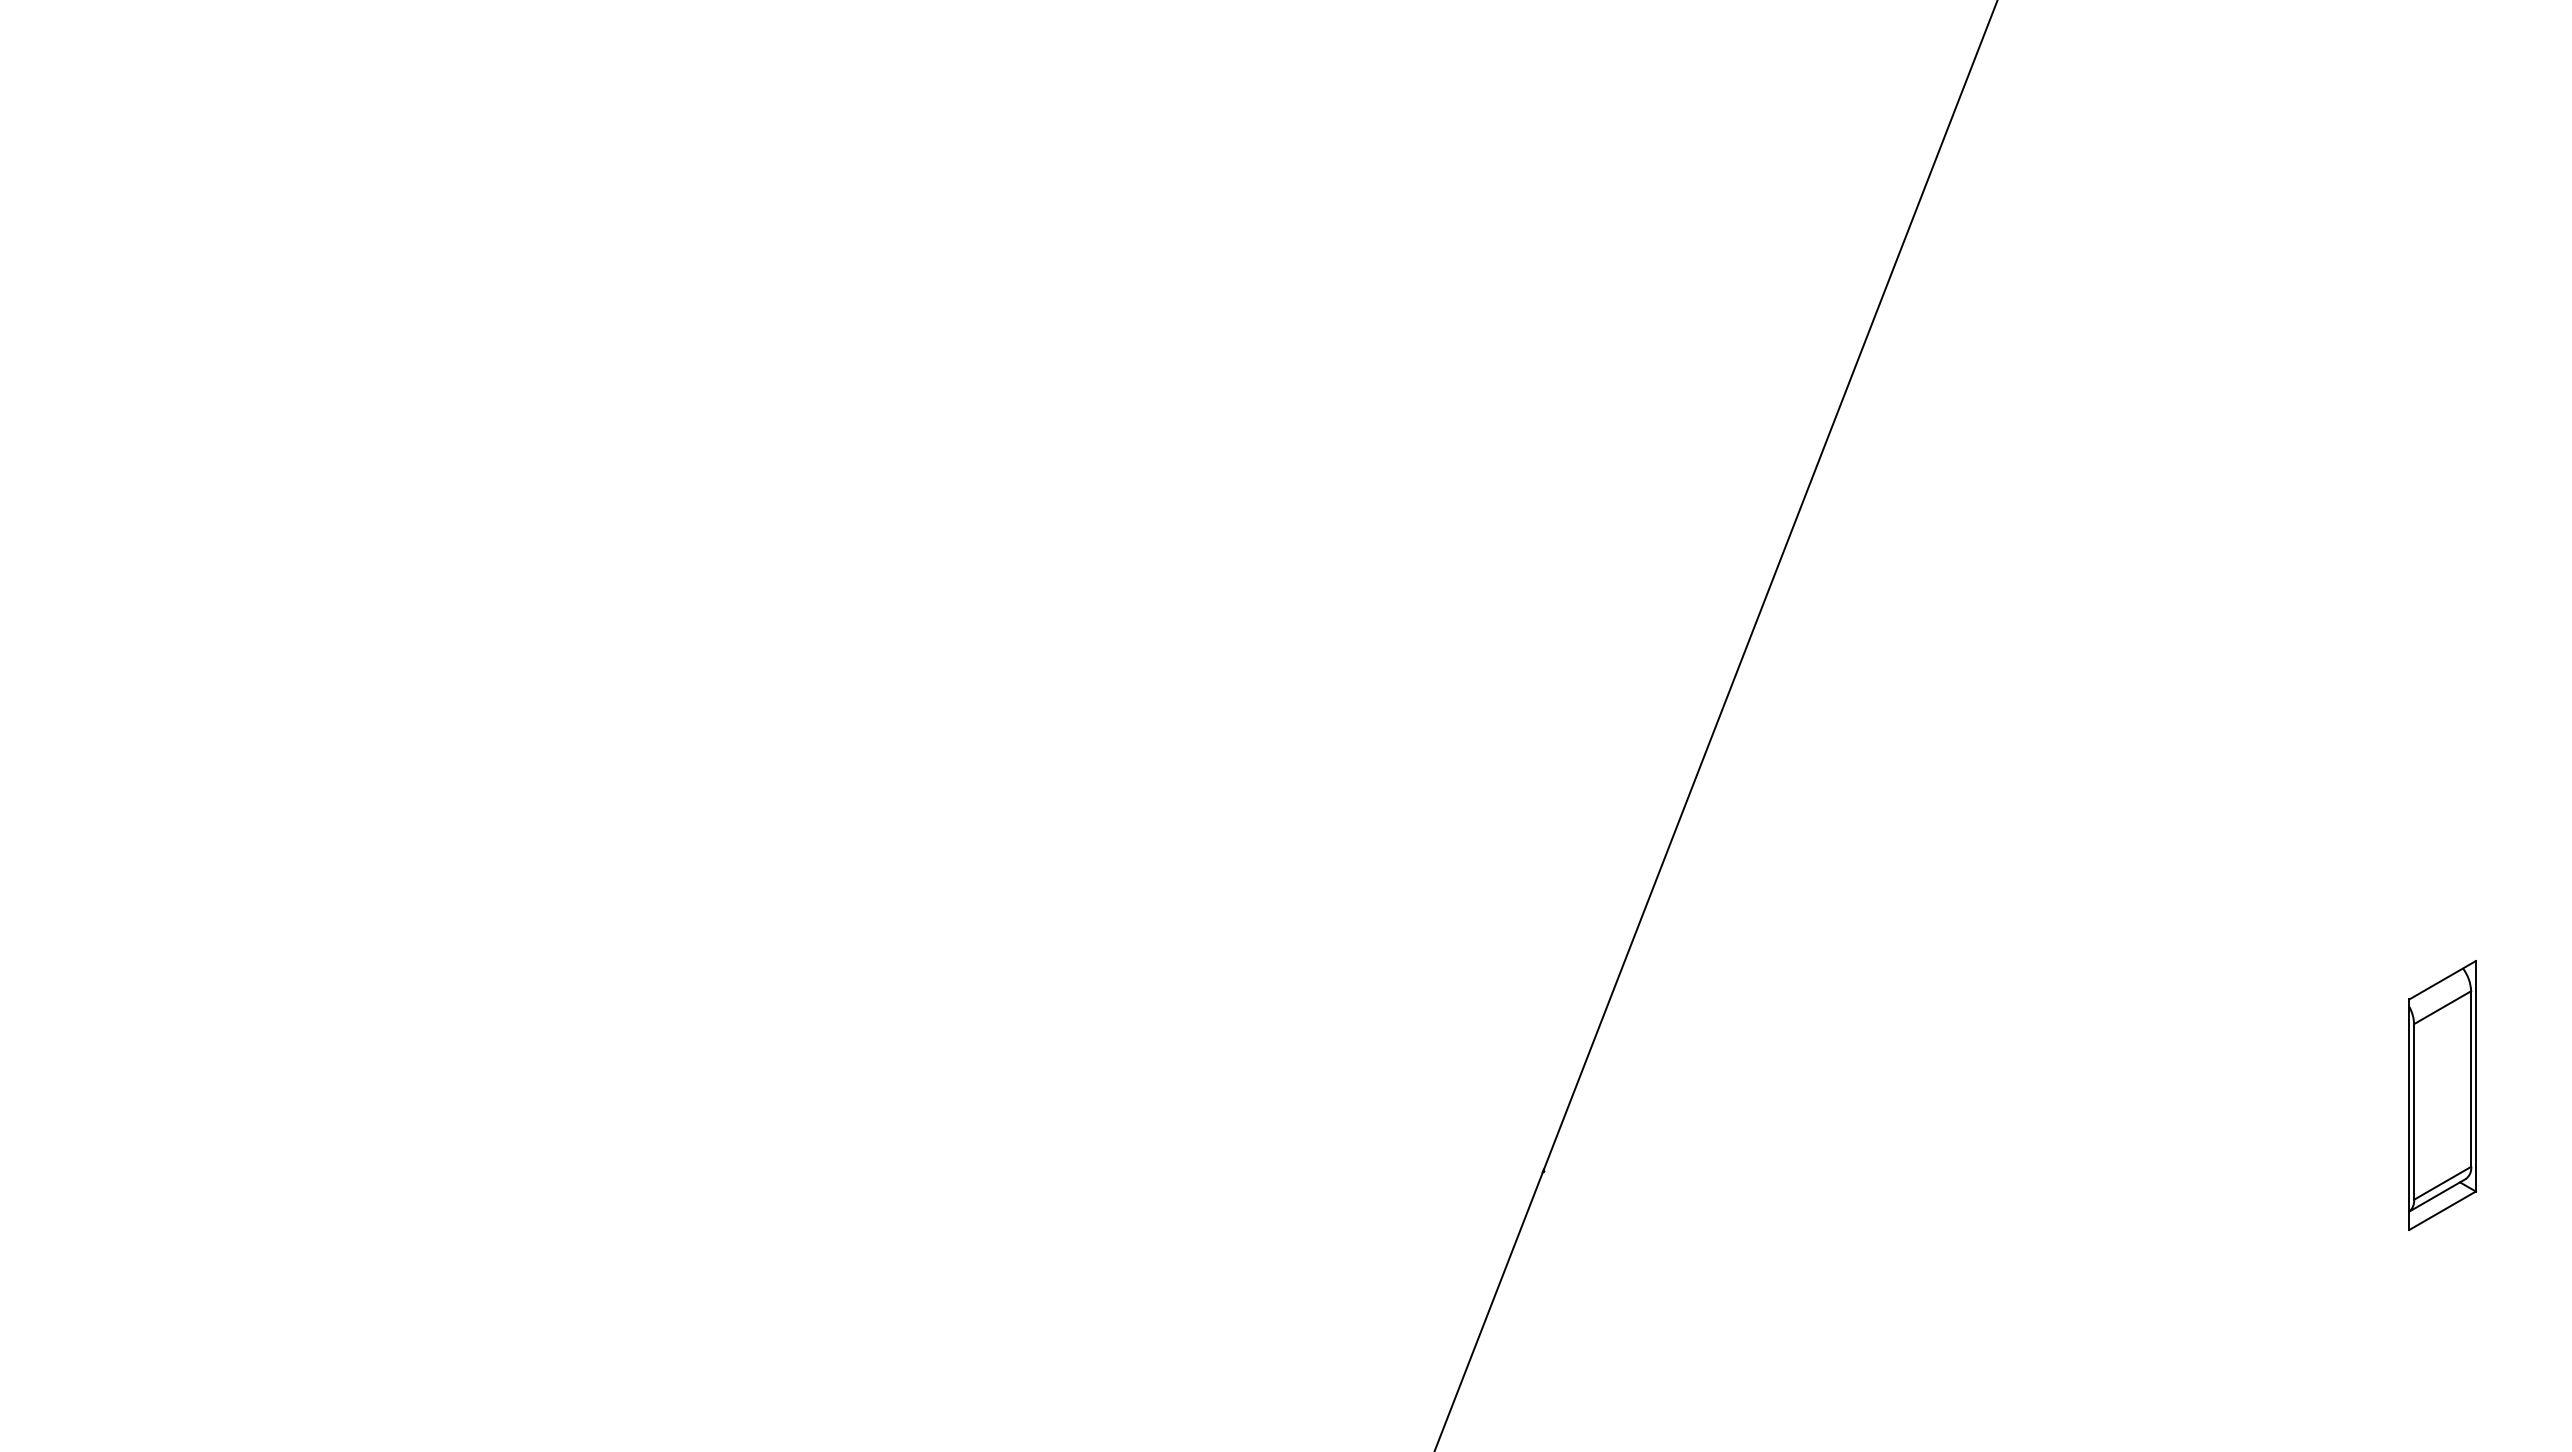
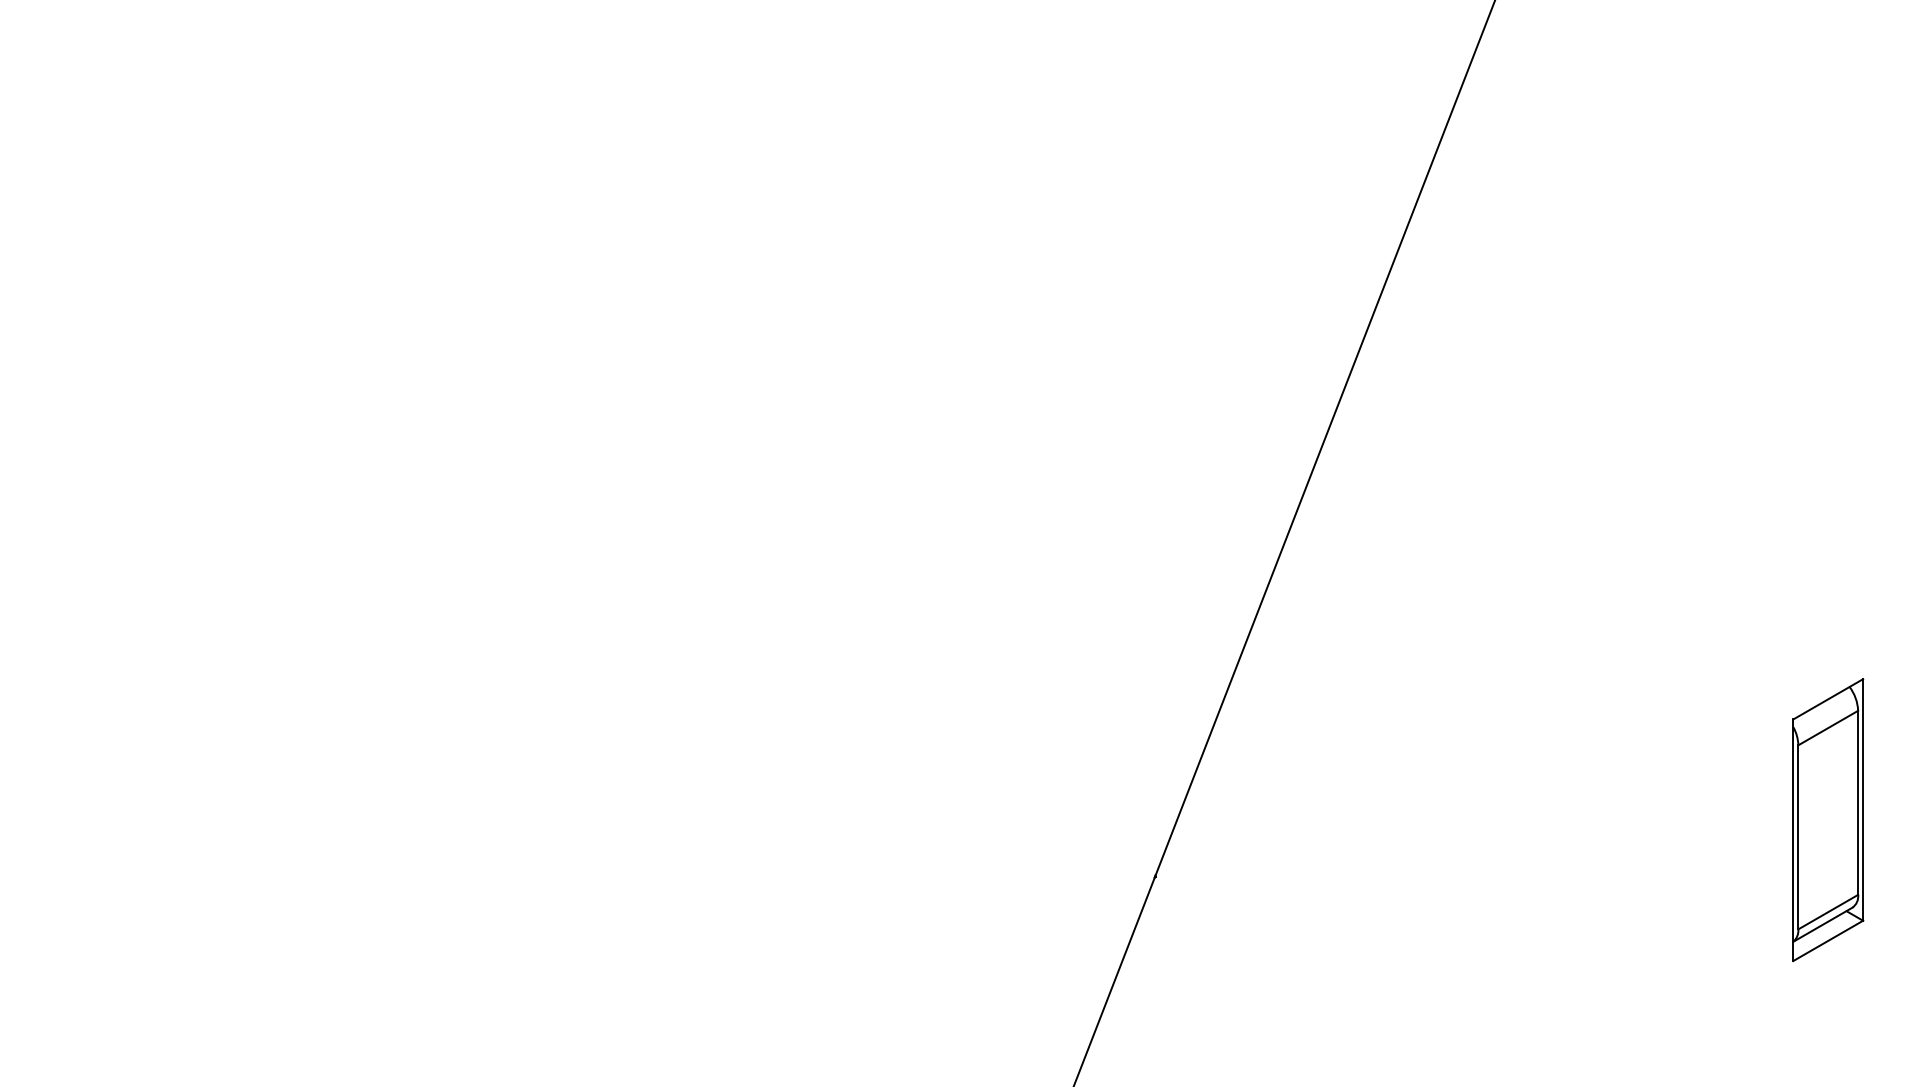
part: (2442, 1095) -> (1828, 820), size x1.4

